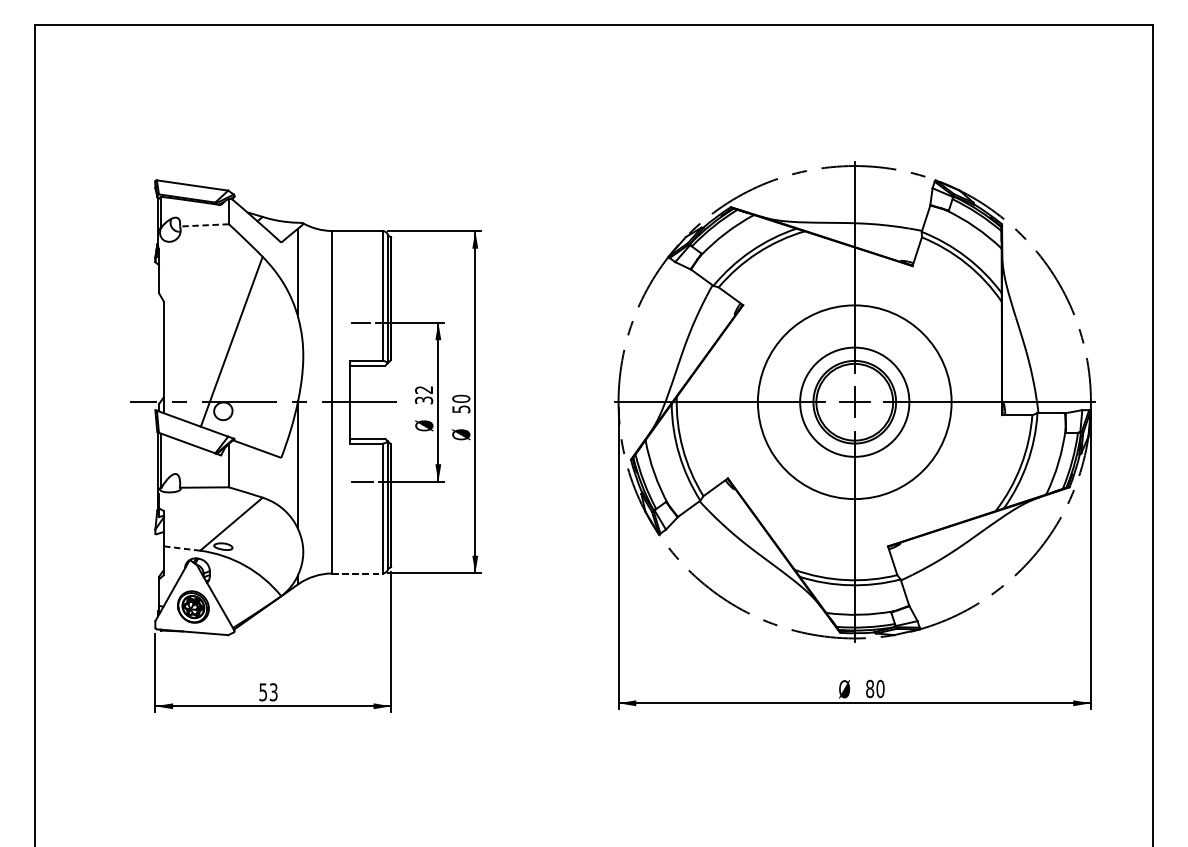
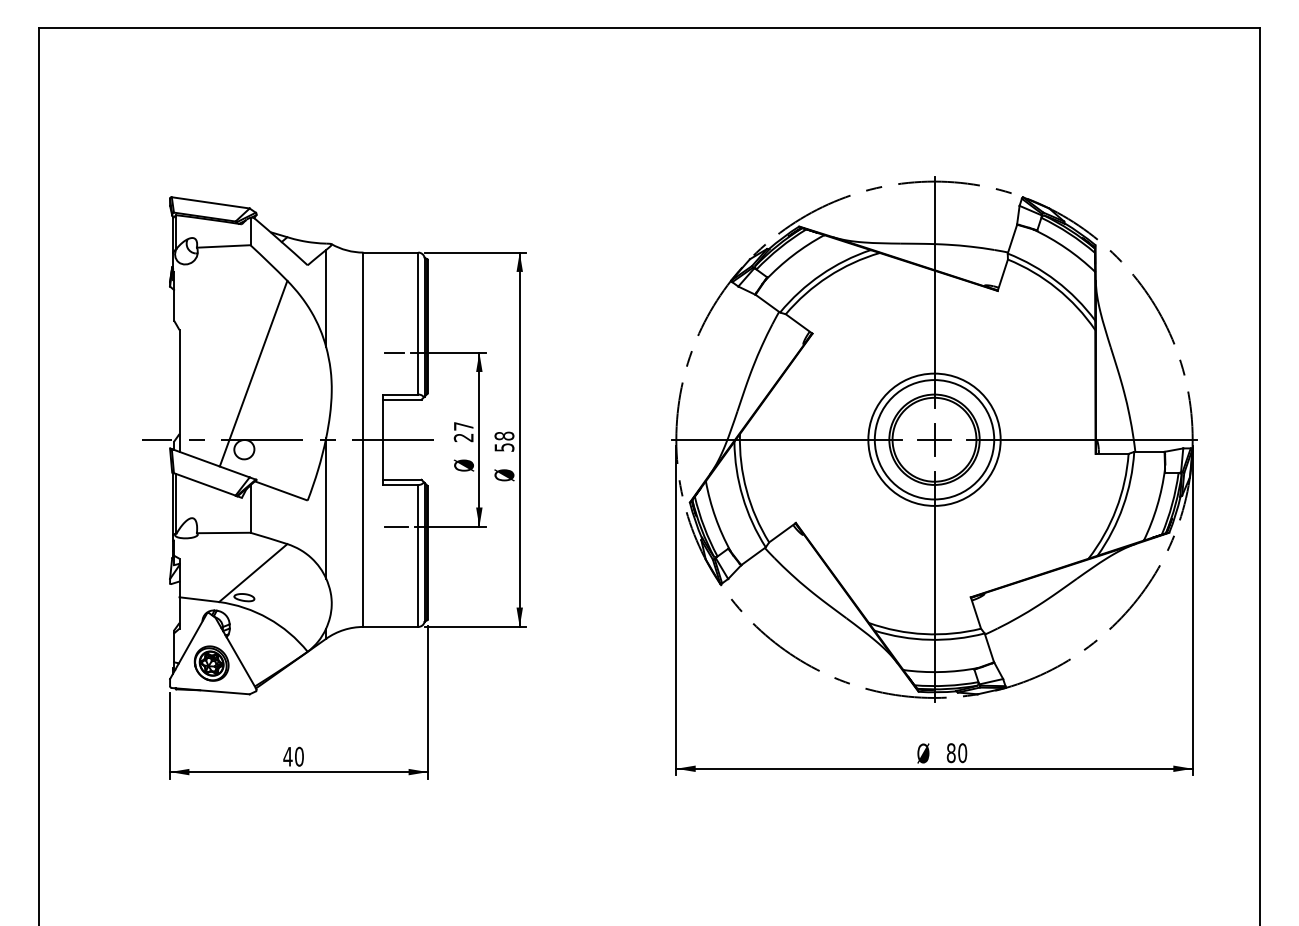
line: (204, 225) -> (223, 246), dashed -> solid
text: (423, 394) -> (463, 431), 32 -> 27
text: (461, 398) -> (504, 435), 50 -> 58
circle: (854, 401) -> (934, 439), size x0.62
line: (182, 548) -> (199, 599), dashed -> solid
line: (357, 573) -> (391, 626), dashed -> solid
text: (268, 692) -> (293, 756), 53 -> 40

